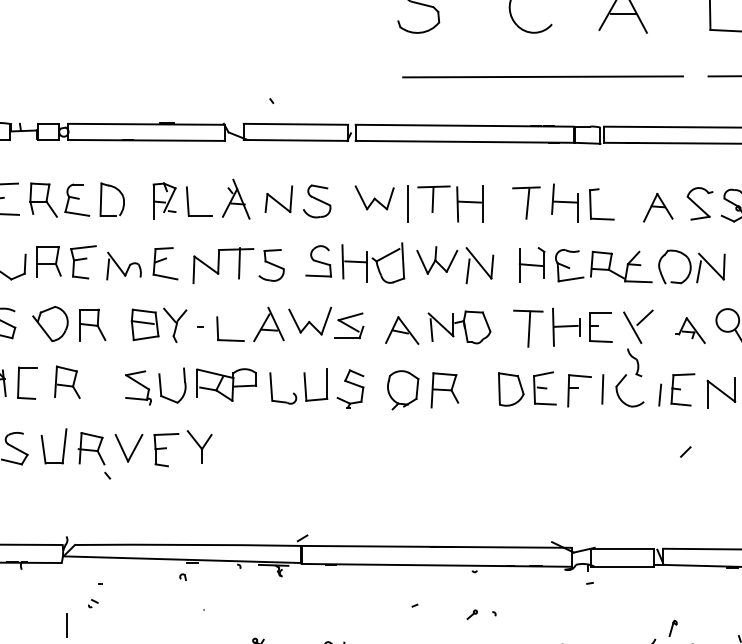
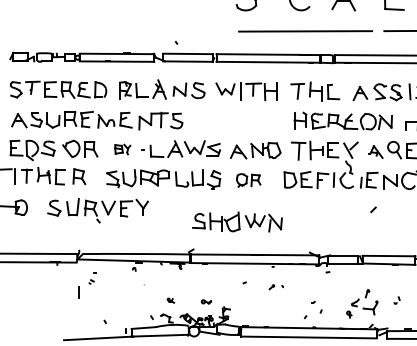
part: (399, 262) -> (237, 221), moved
part: (158, 325) -> (122, 149), size x0.6
part: (422, 390) -> (248, 180), size x0.7

